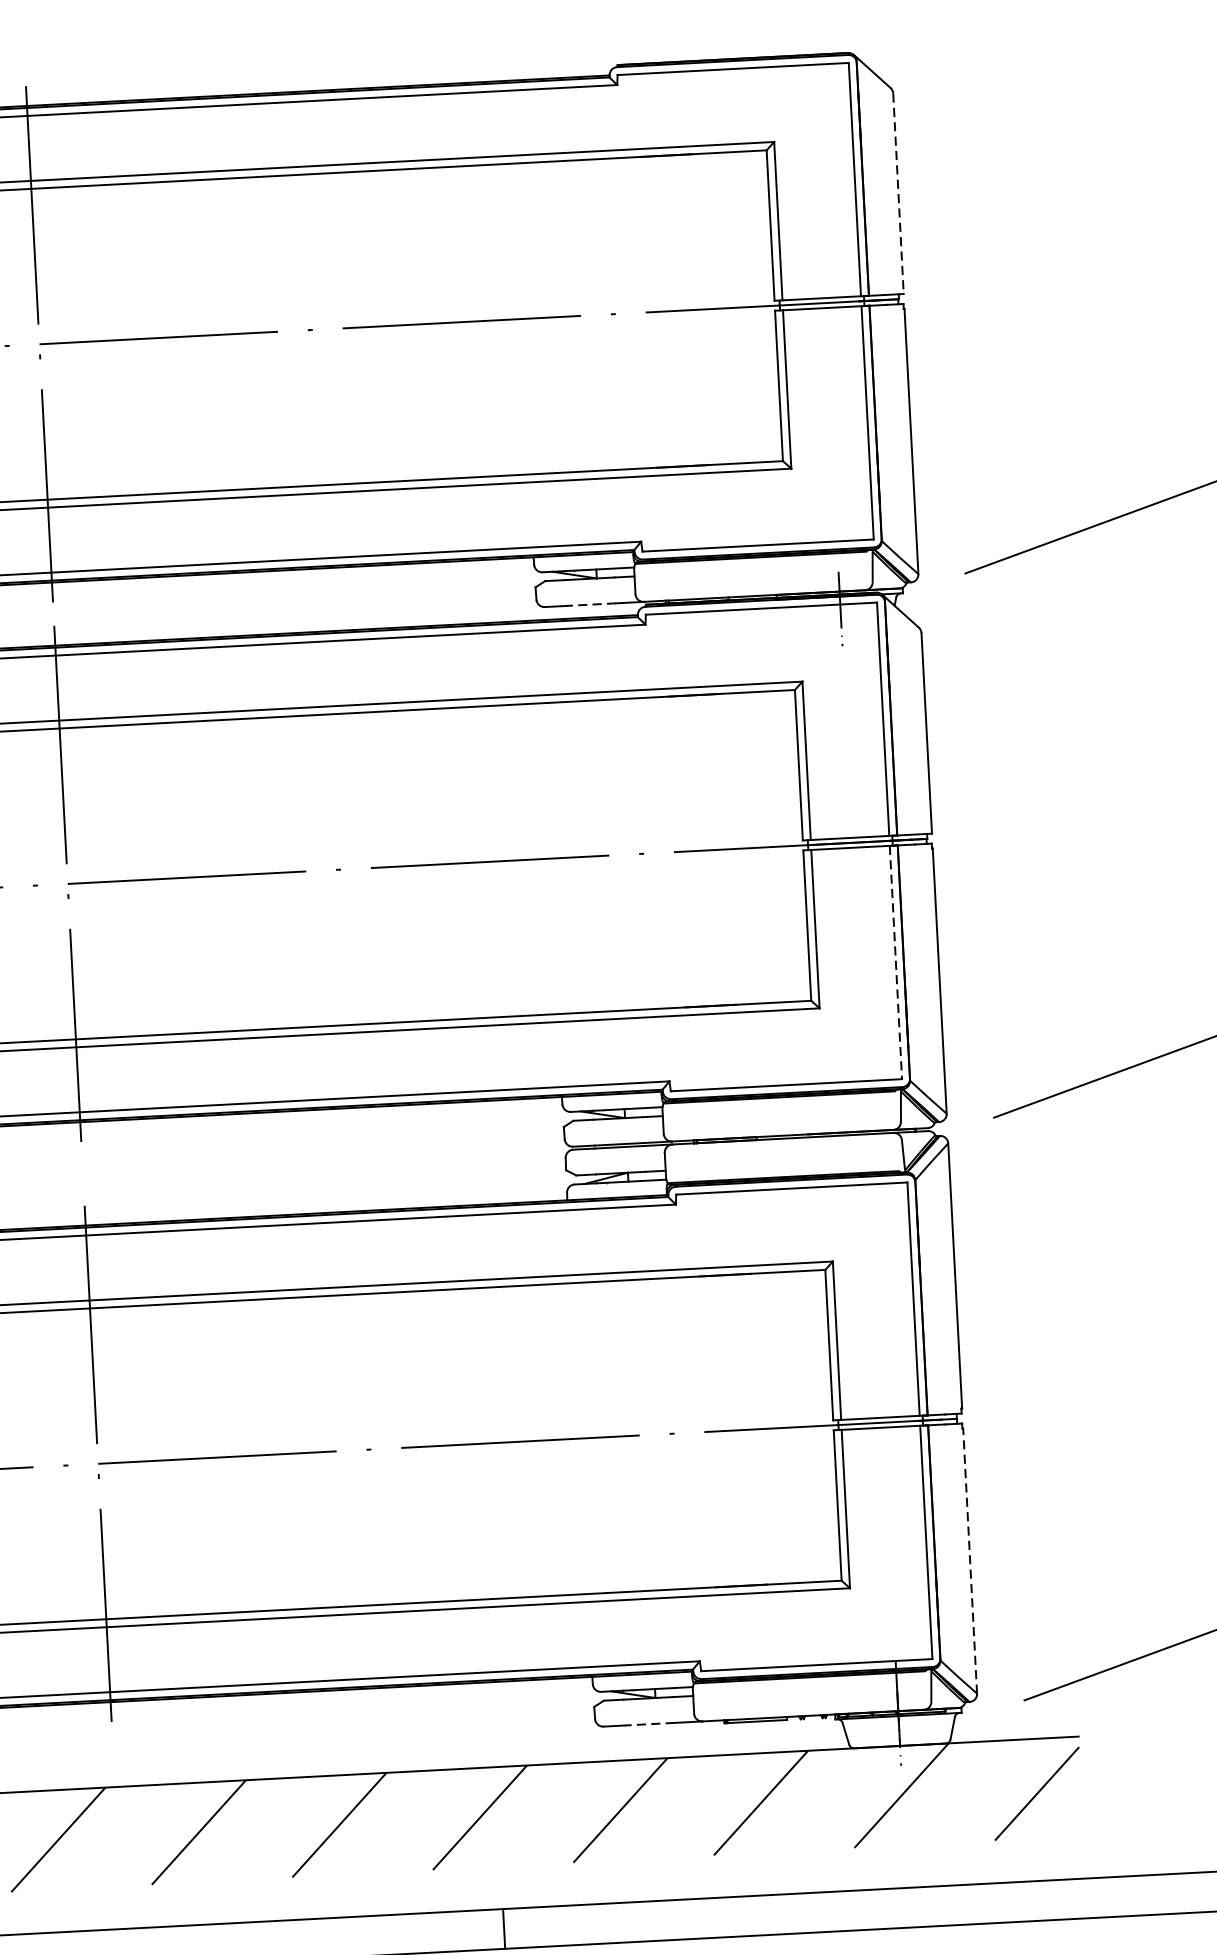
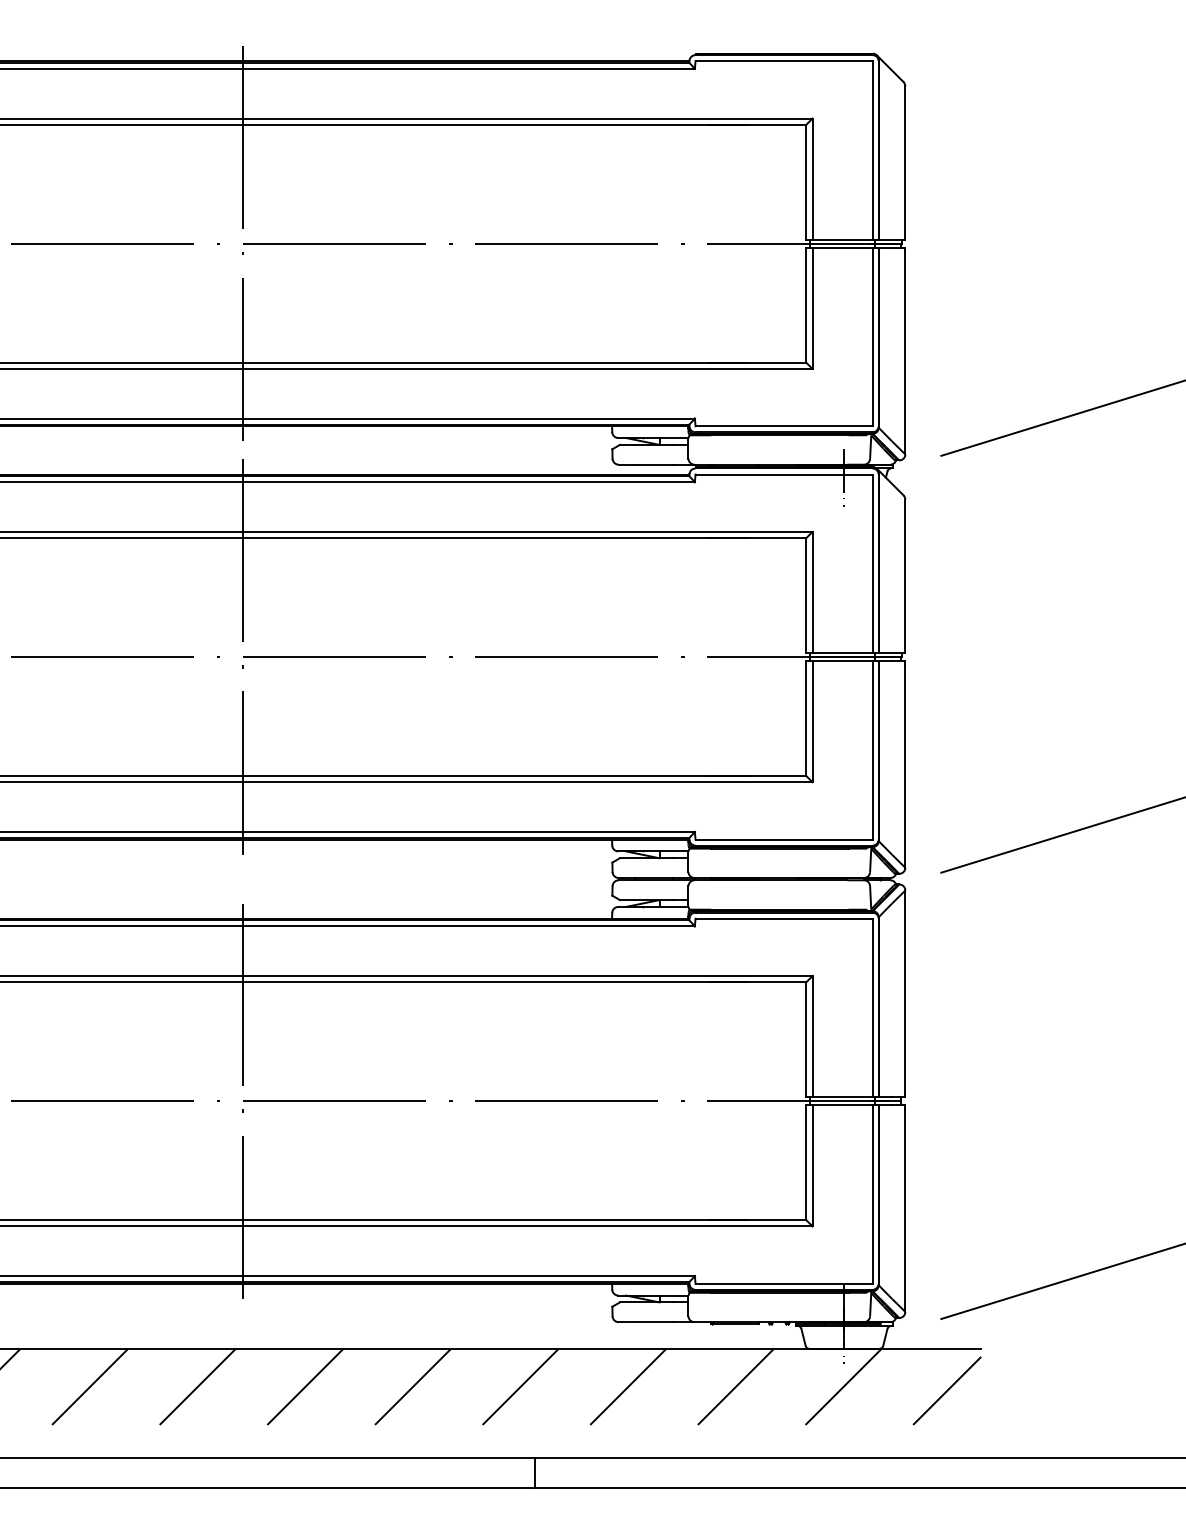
line: (898, 194) -> (905, 163), dashed -> solid
line: (590, 604) -> (653, 464), dashed -> solid
line: (895, 962) -> (872, 750), dashed -> solid
line: (970, 1561) -> (905, 1210), dashed -> solid
line: (648, 1724) -> (653, 1322), dashed -> solid

